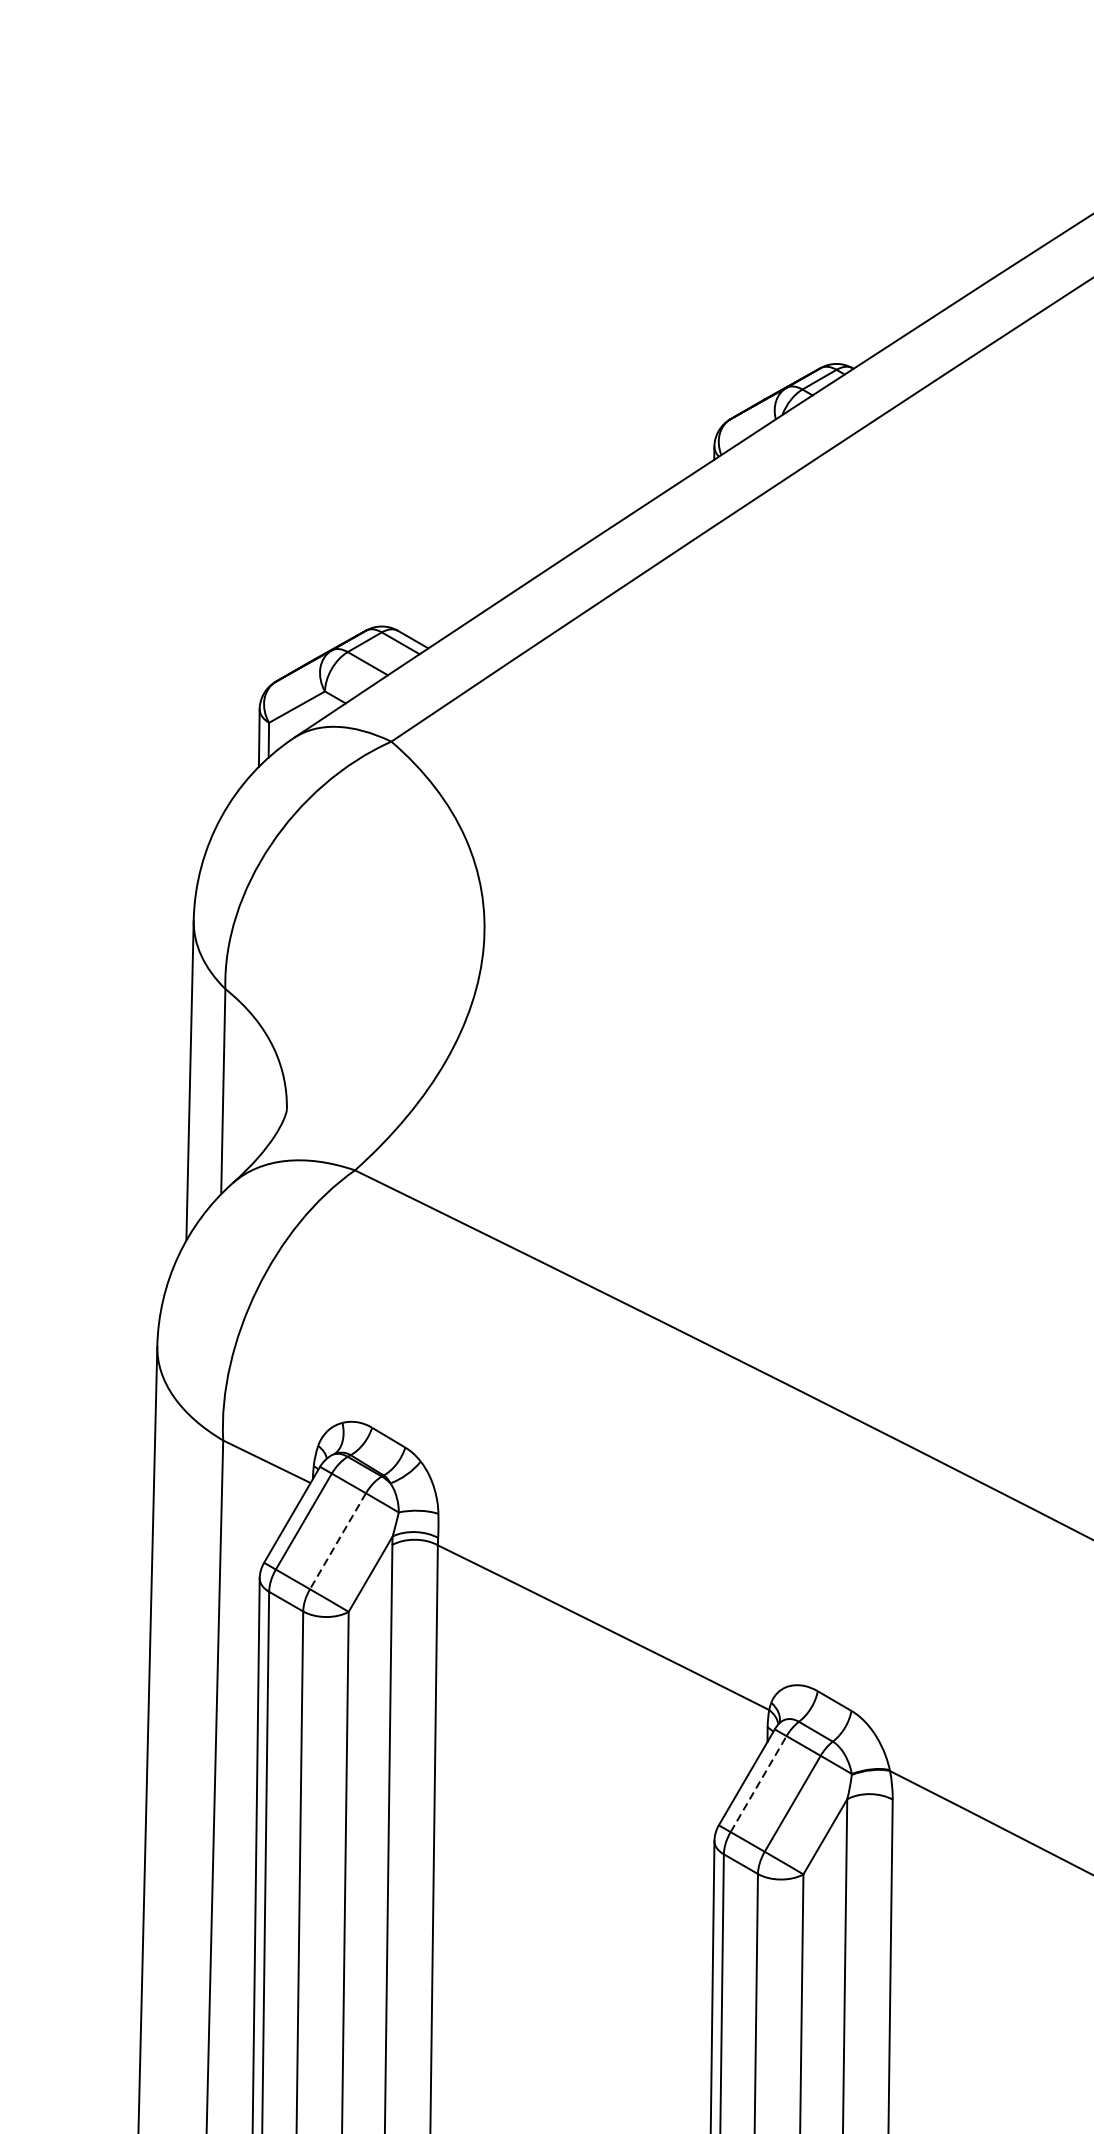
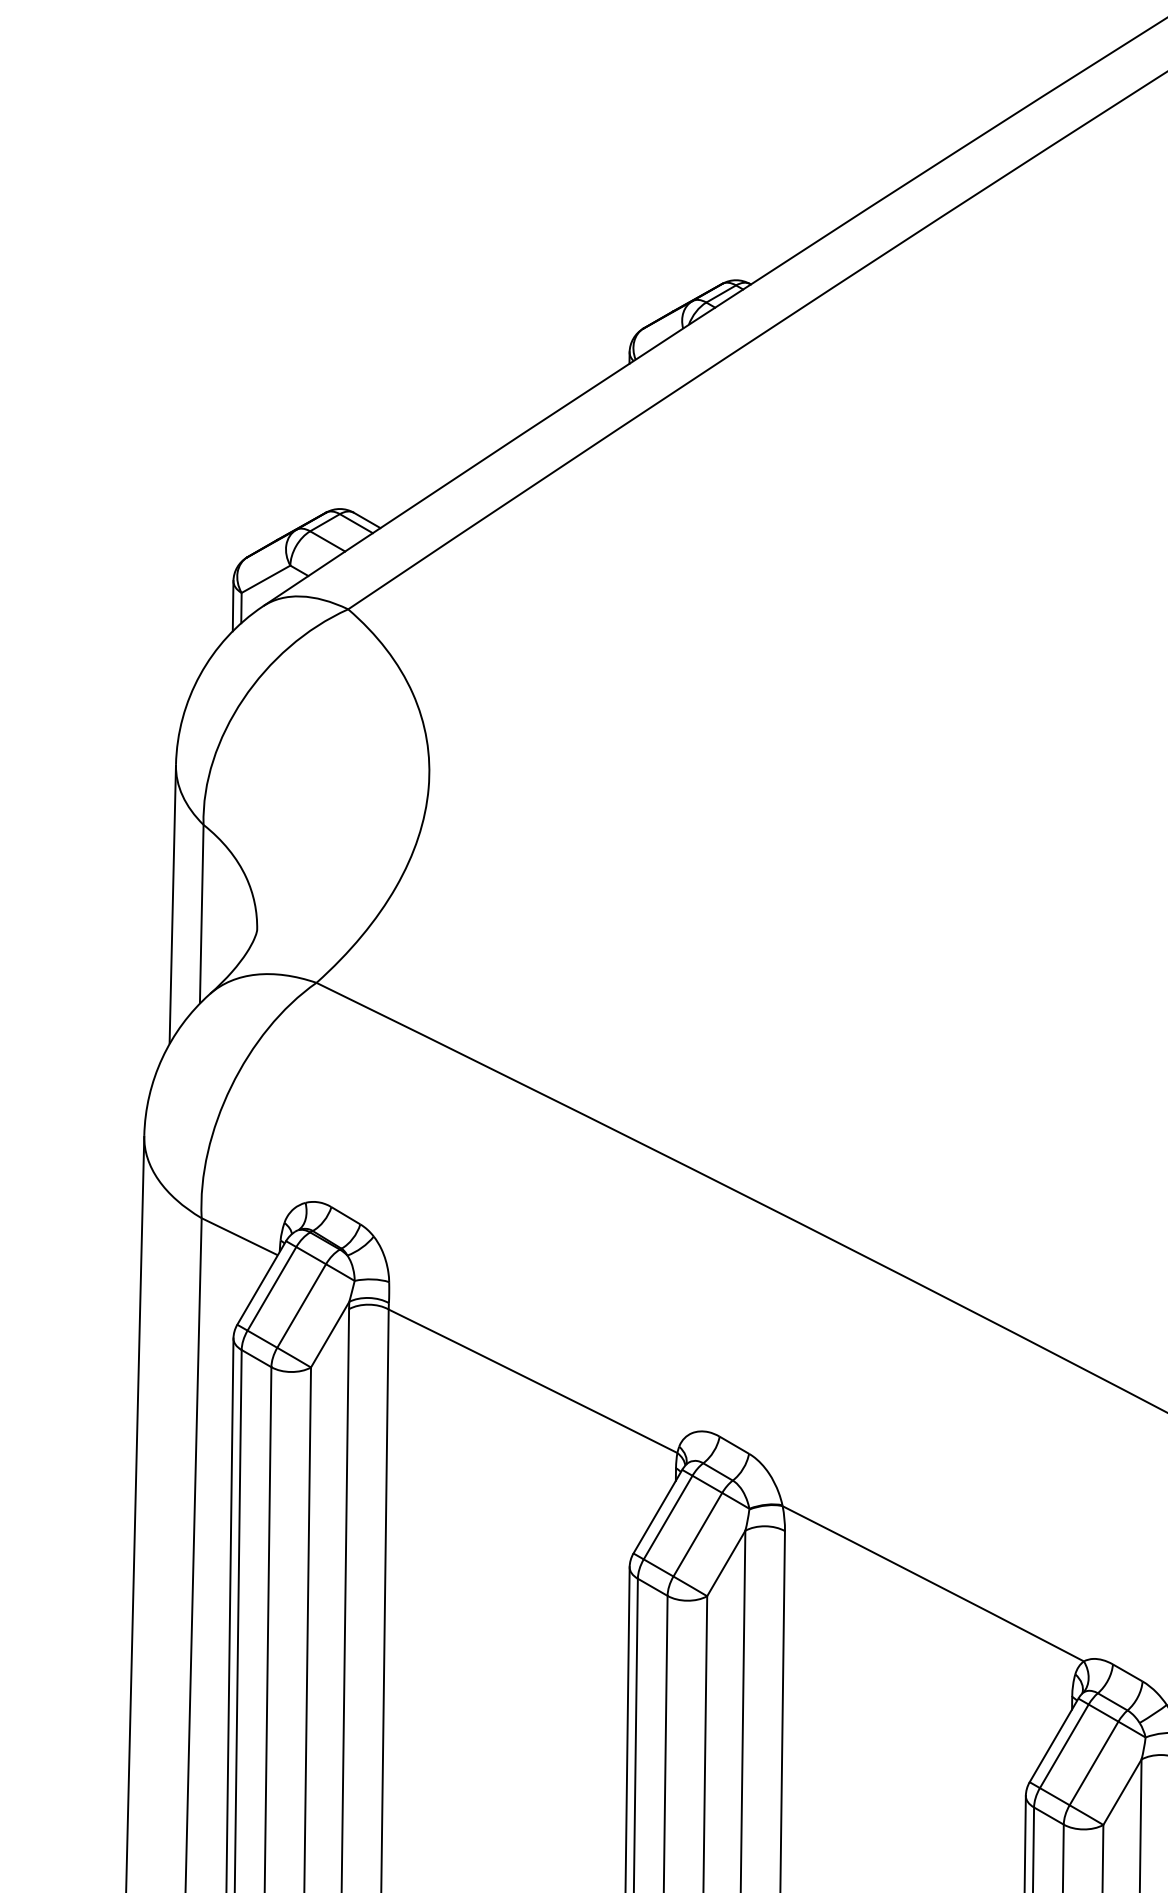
line: (337, 1541) -> (301, 1306), dashed -> solid
line: (759, 1784) -> (668, 1517), dashed -> solid

